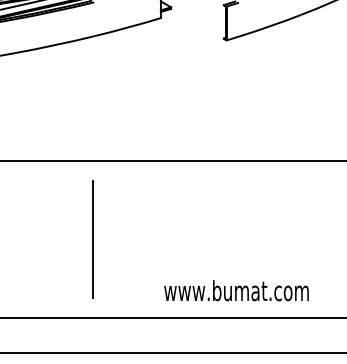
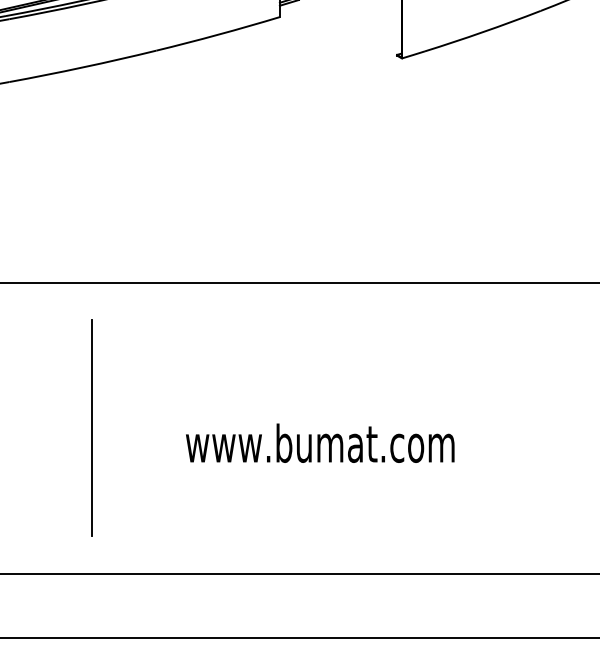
line: (92, 239) -> (91, 428), moved
text: (236, 290) -> (320, 442), moved

